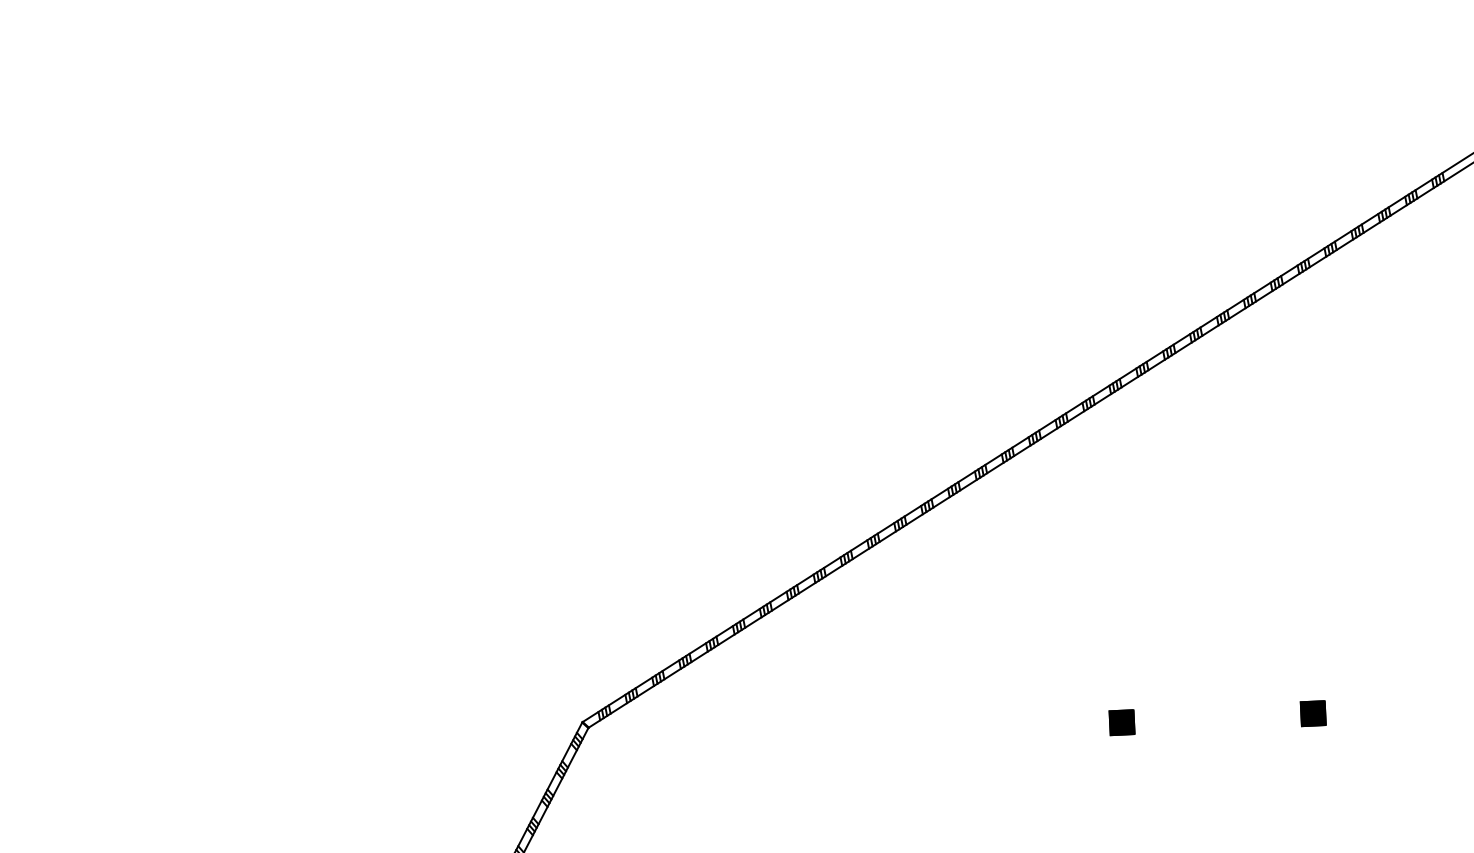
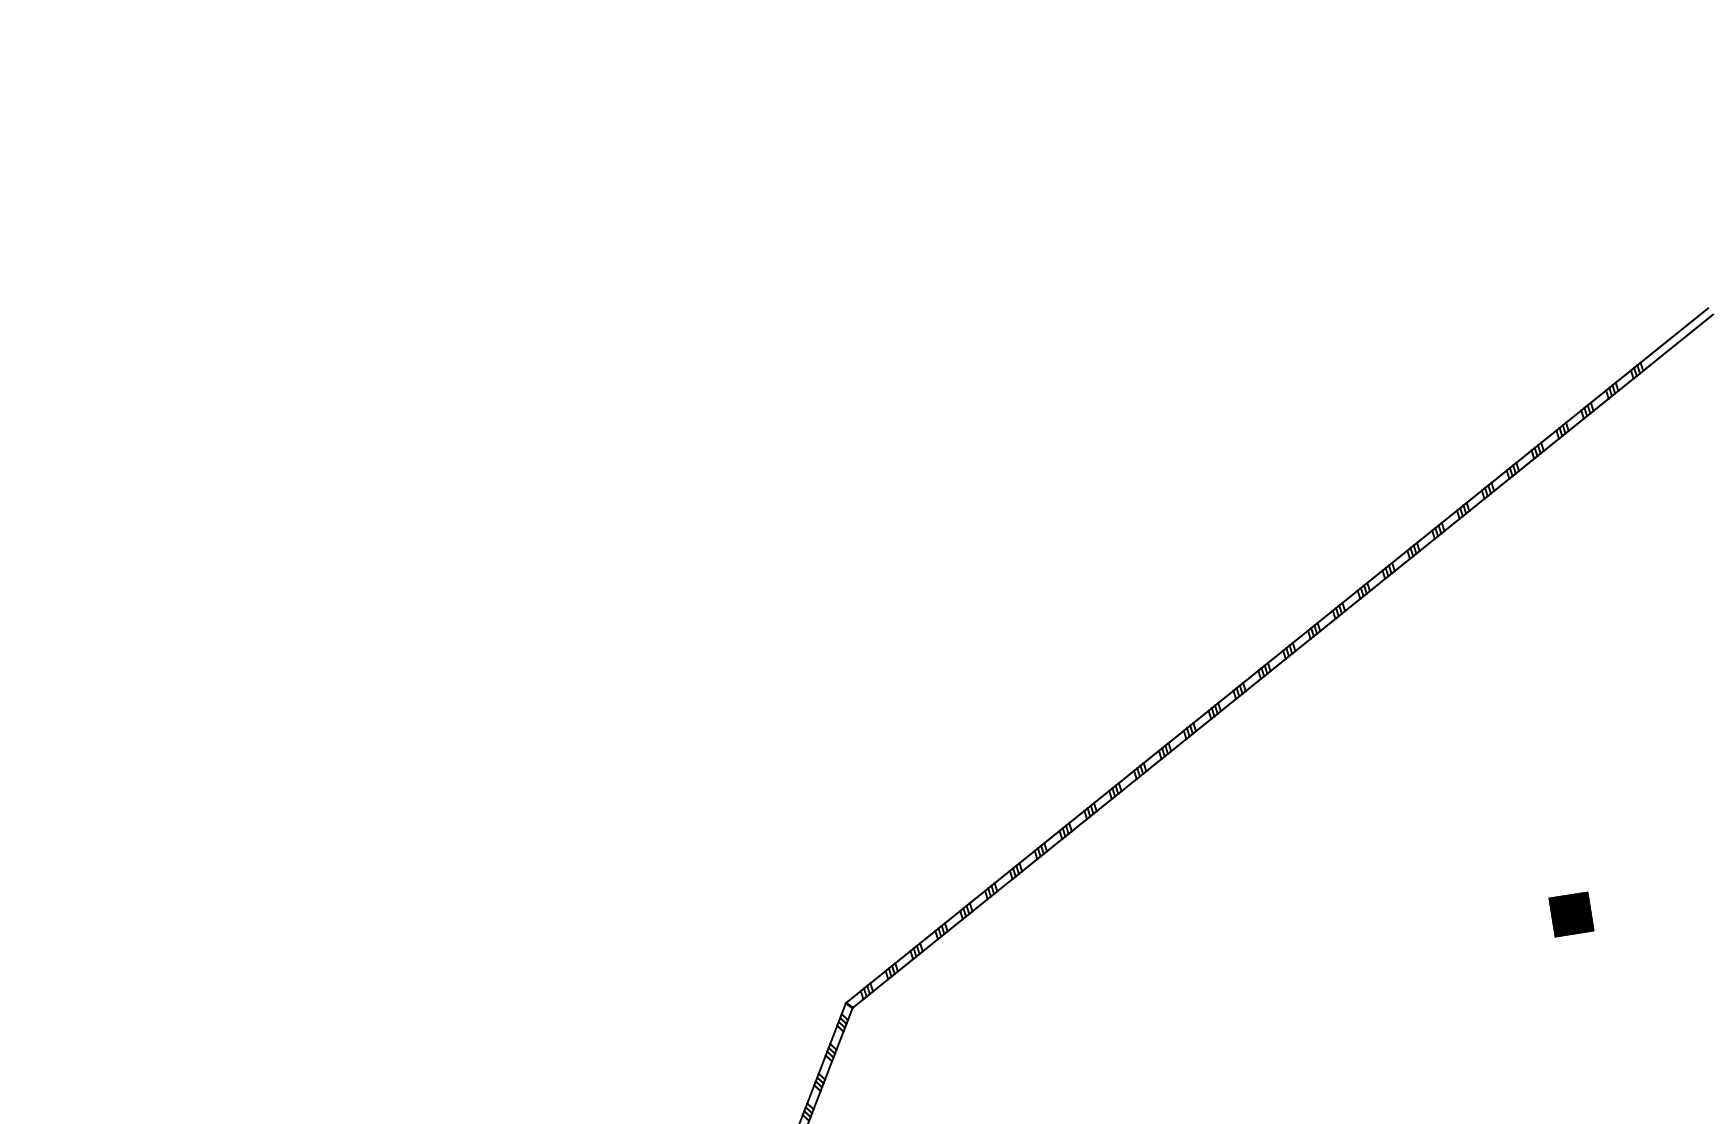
part: (1313, 712) -> (1571, 913), size x1.6
part: (1122, 721) -> (1382, 943), removed

